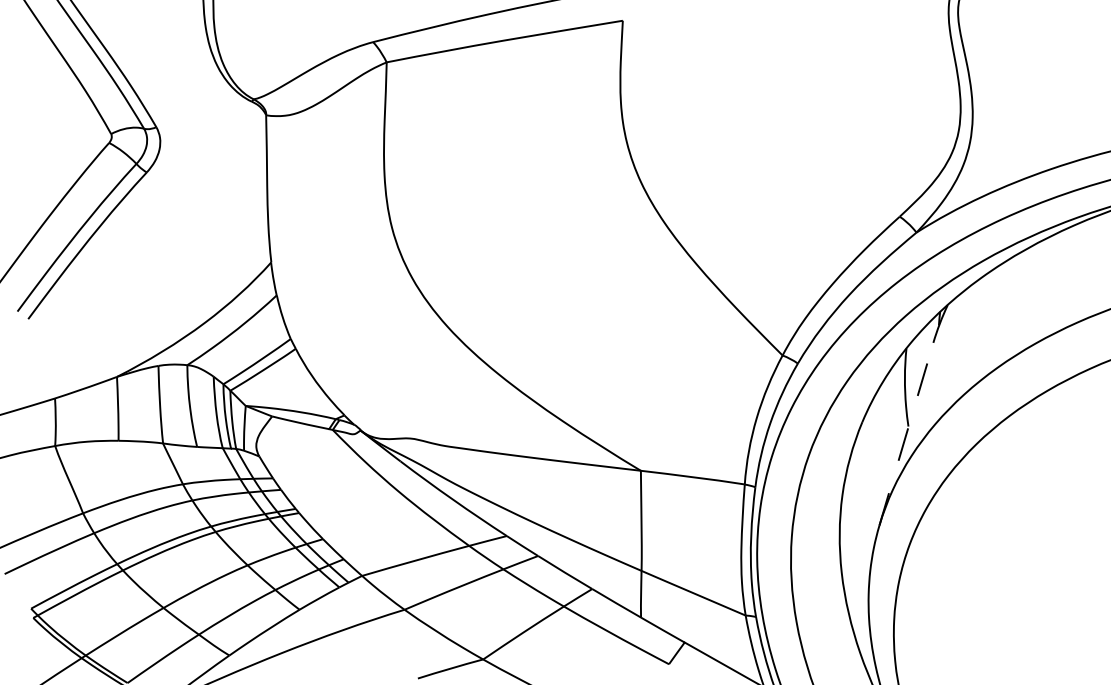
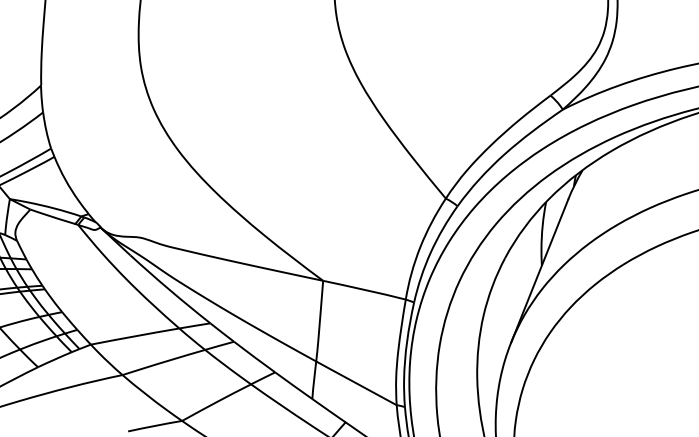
line: (906, 433) -> (539, 270), dashed -> solid

